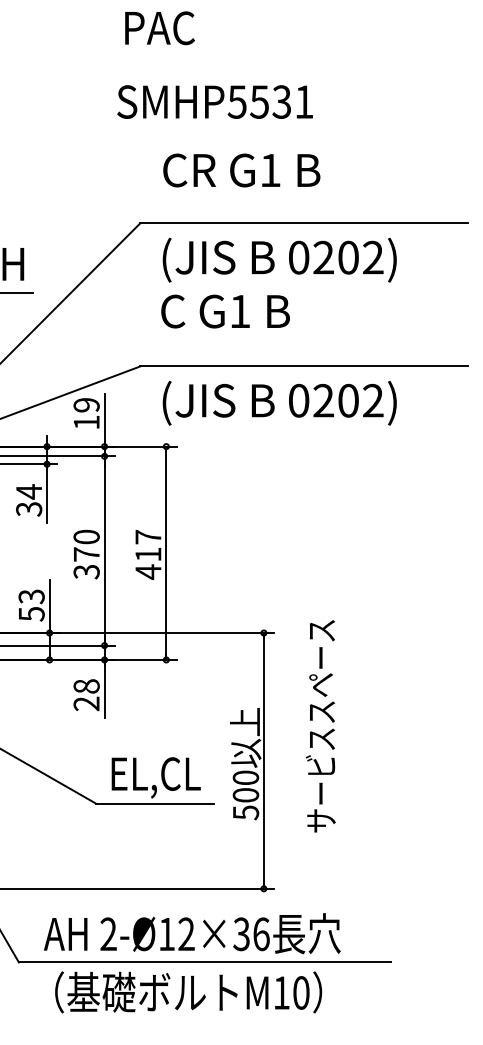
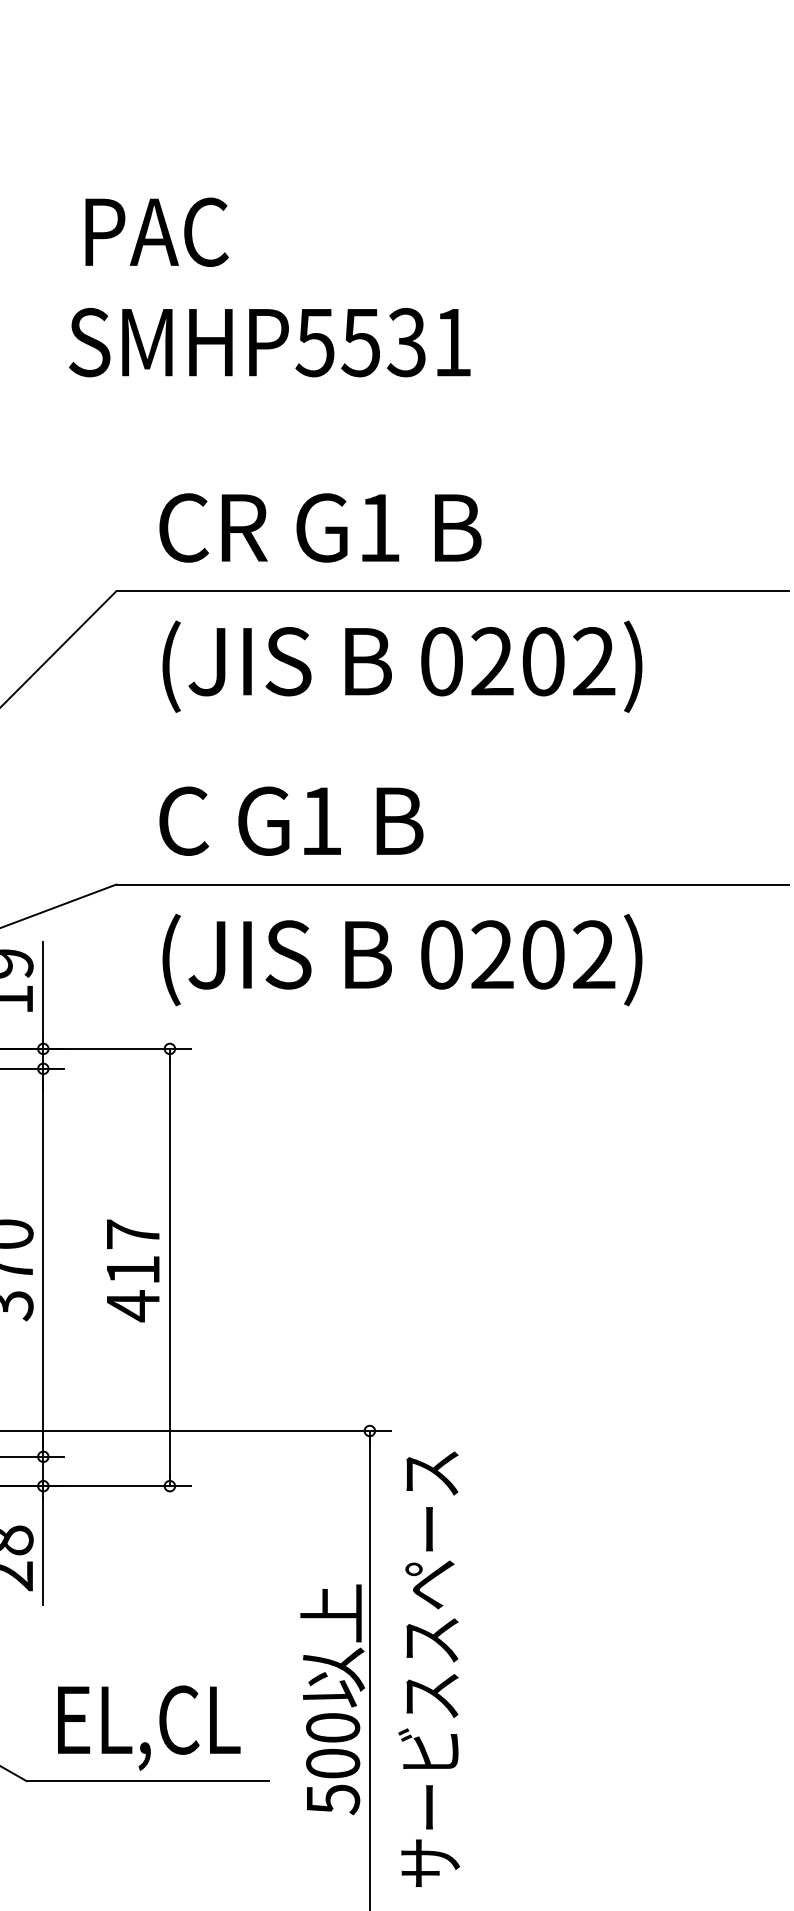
text: (159, 28) -> (155, 232), moved
text: (241, 170) -> (319, 527), moved
text: (225, 311) -> (291, 821), moved
text: (320, 726) -> (428, 1669), moved

